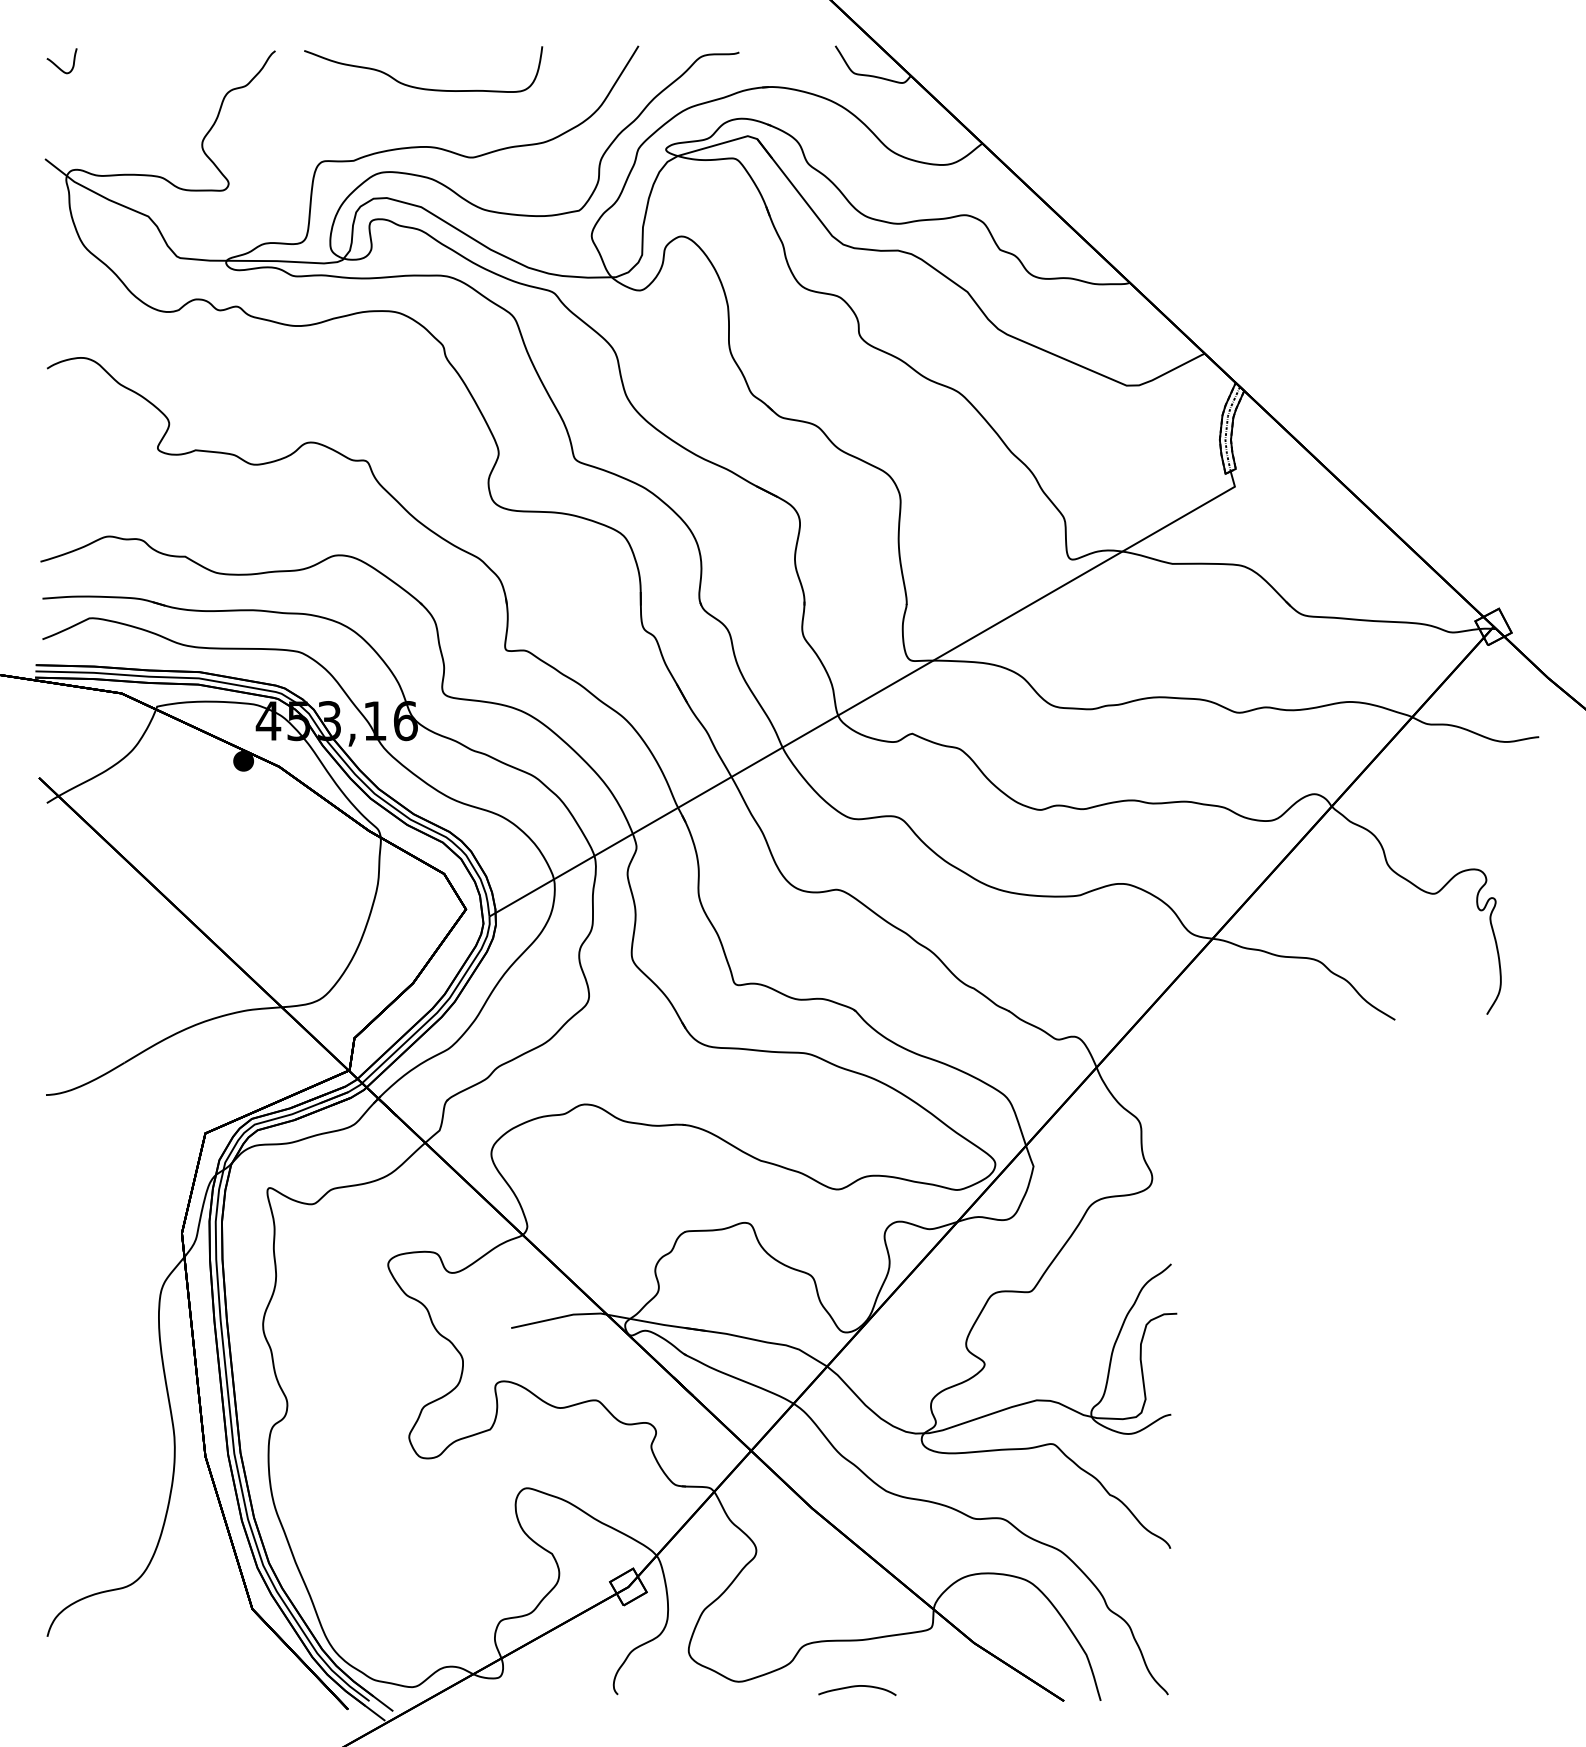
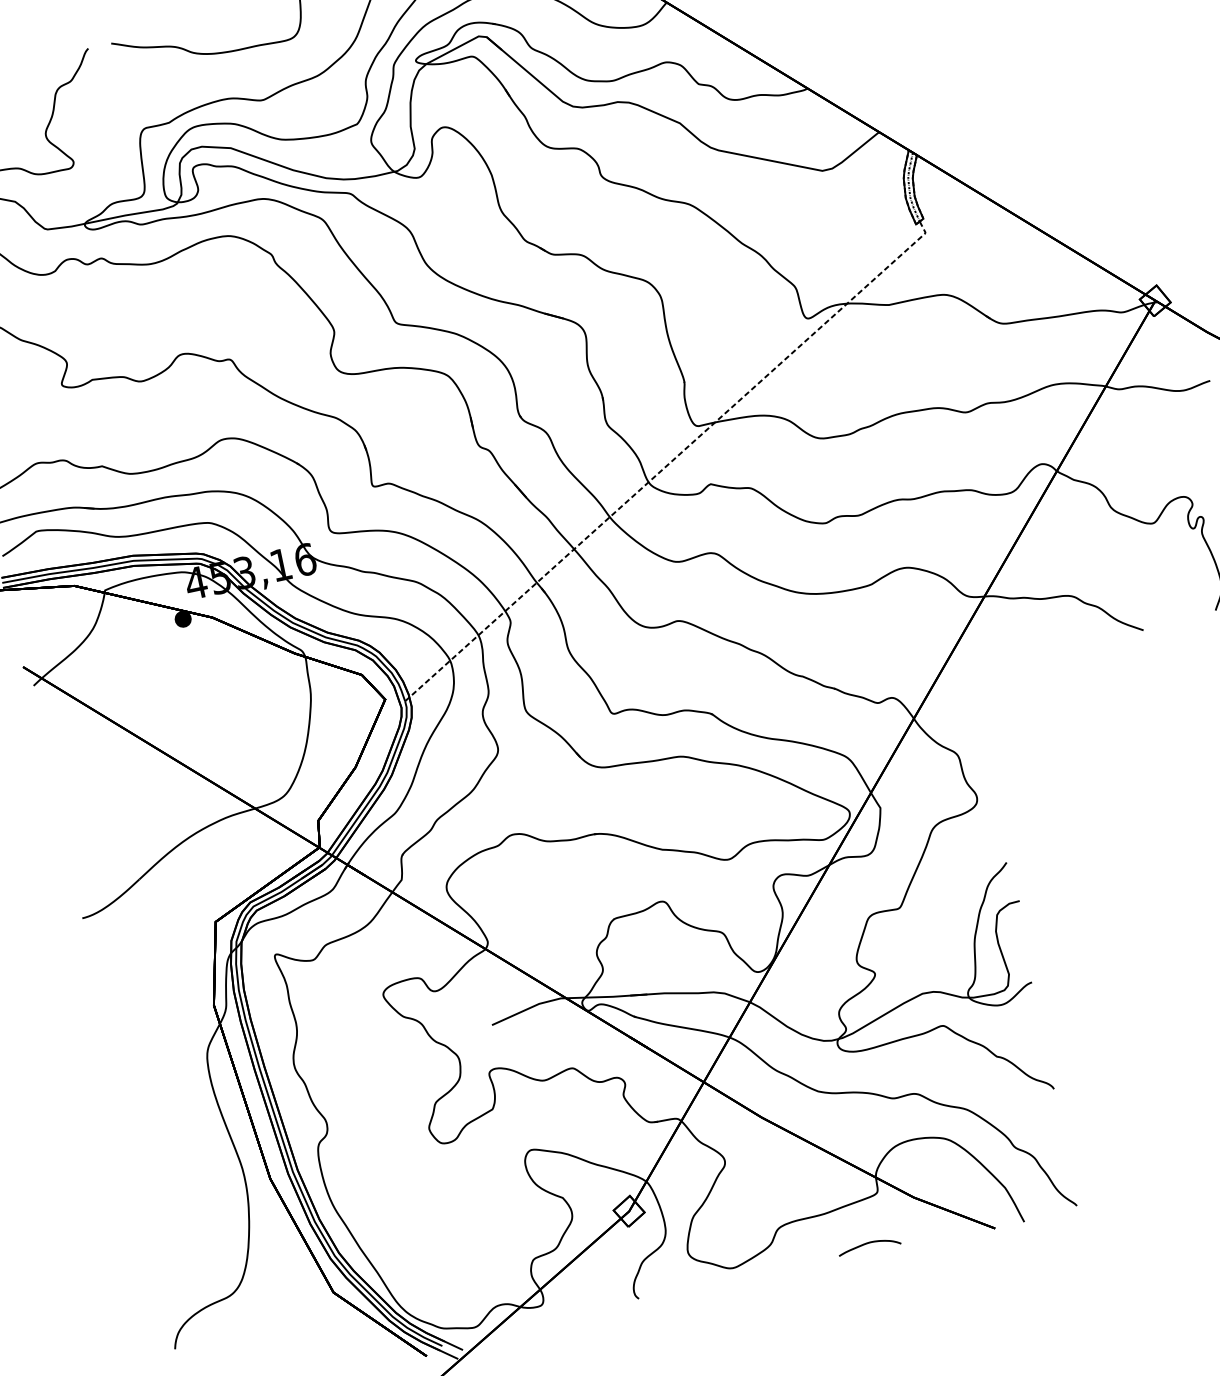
line: (872, 695) -> (672, 460), solid -> dashed
curve: (855, 1687) -> (867, 1244), moved

